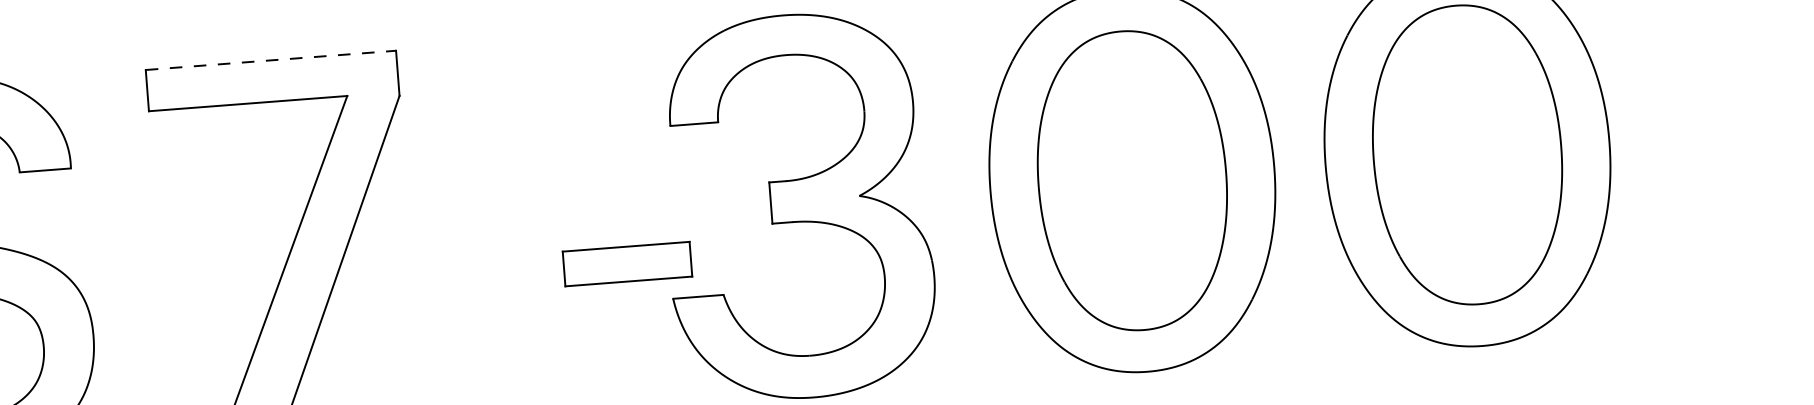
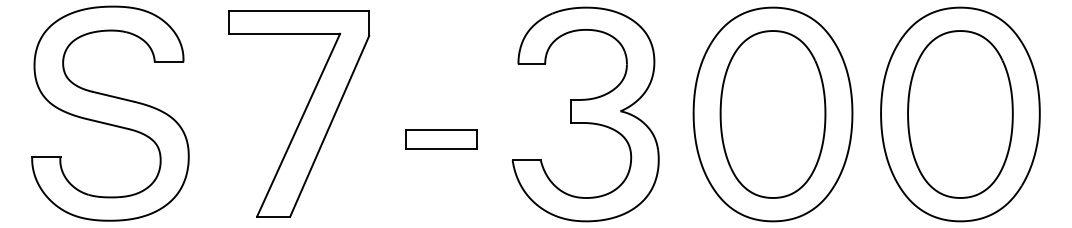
line: (271, 59) -> (299, 10), dashed -> solid
part: (627, 264) -> (441, 139), moved

